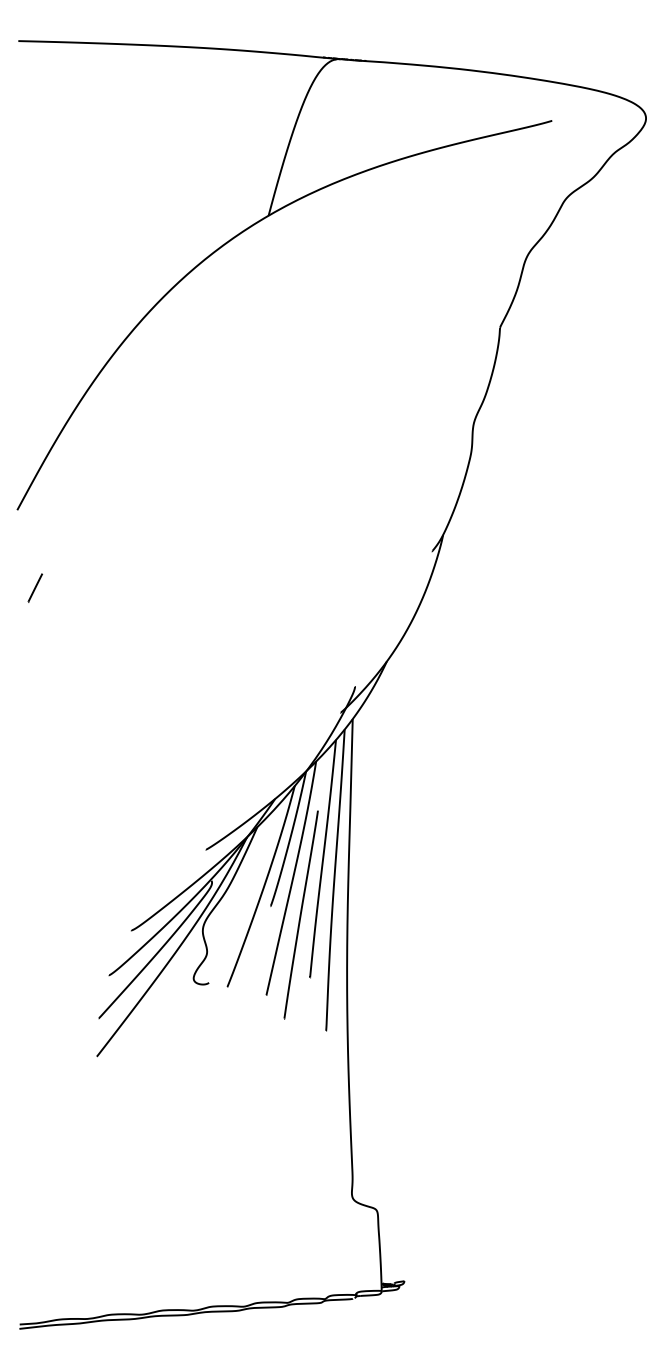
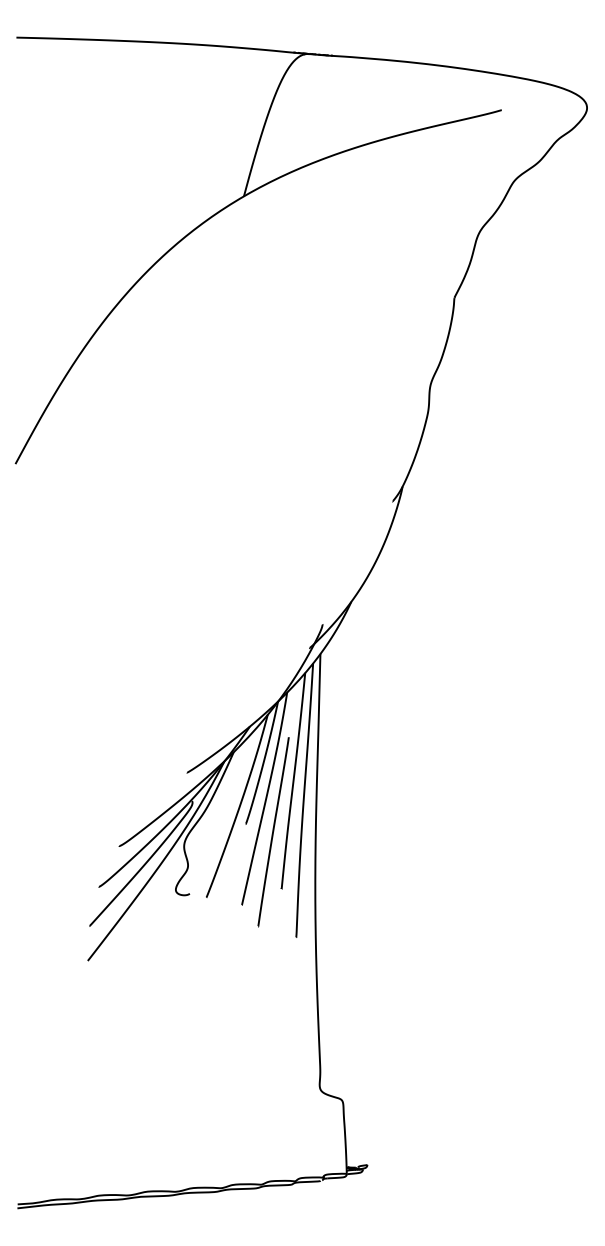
line: (34, 587) -> (31, 534), removed

